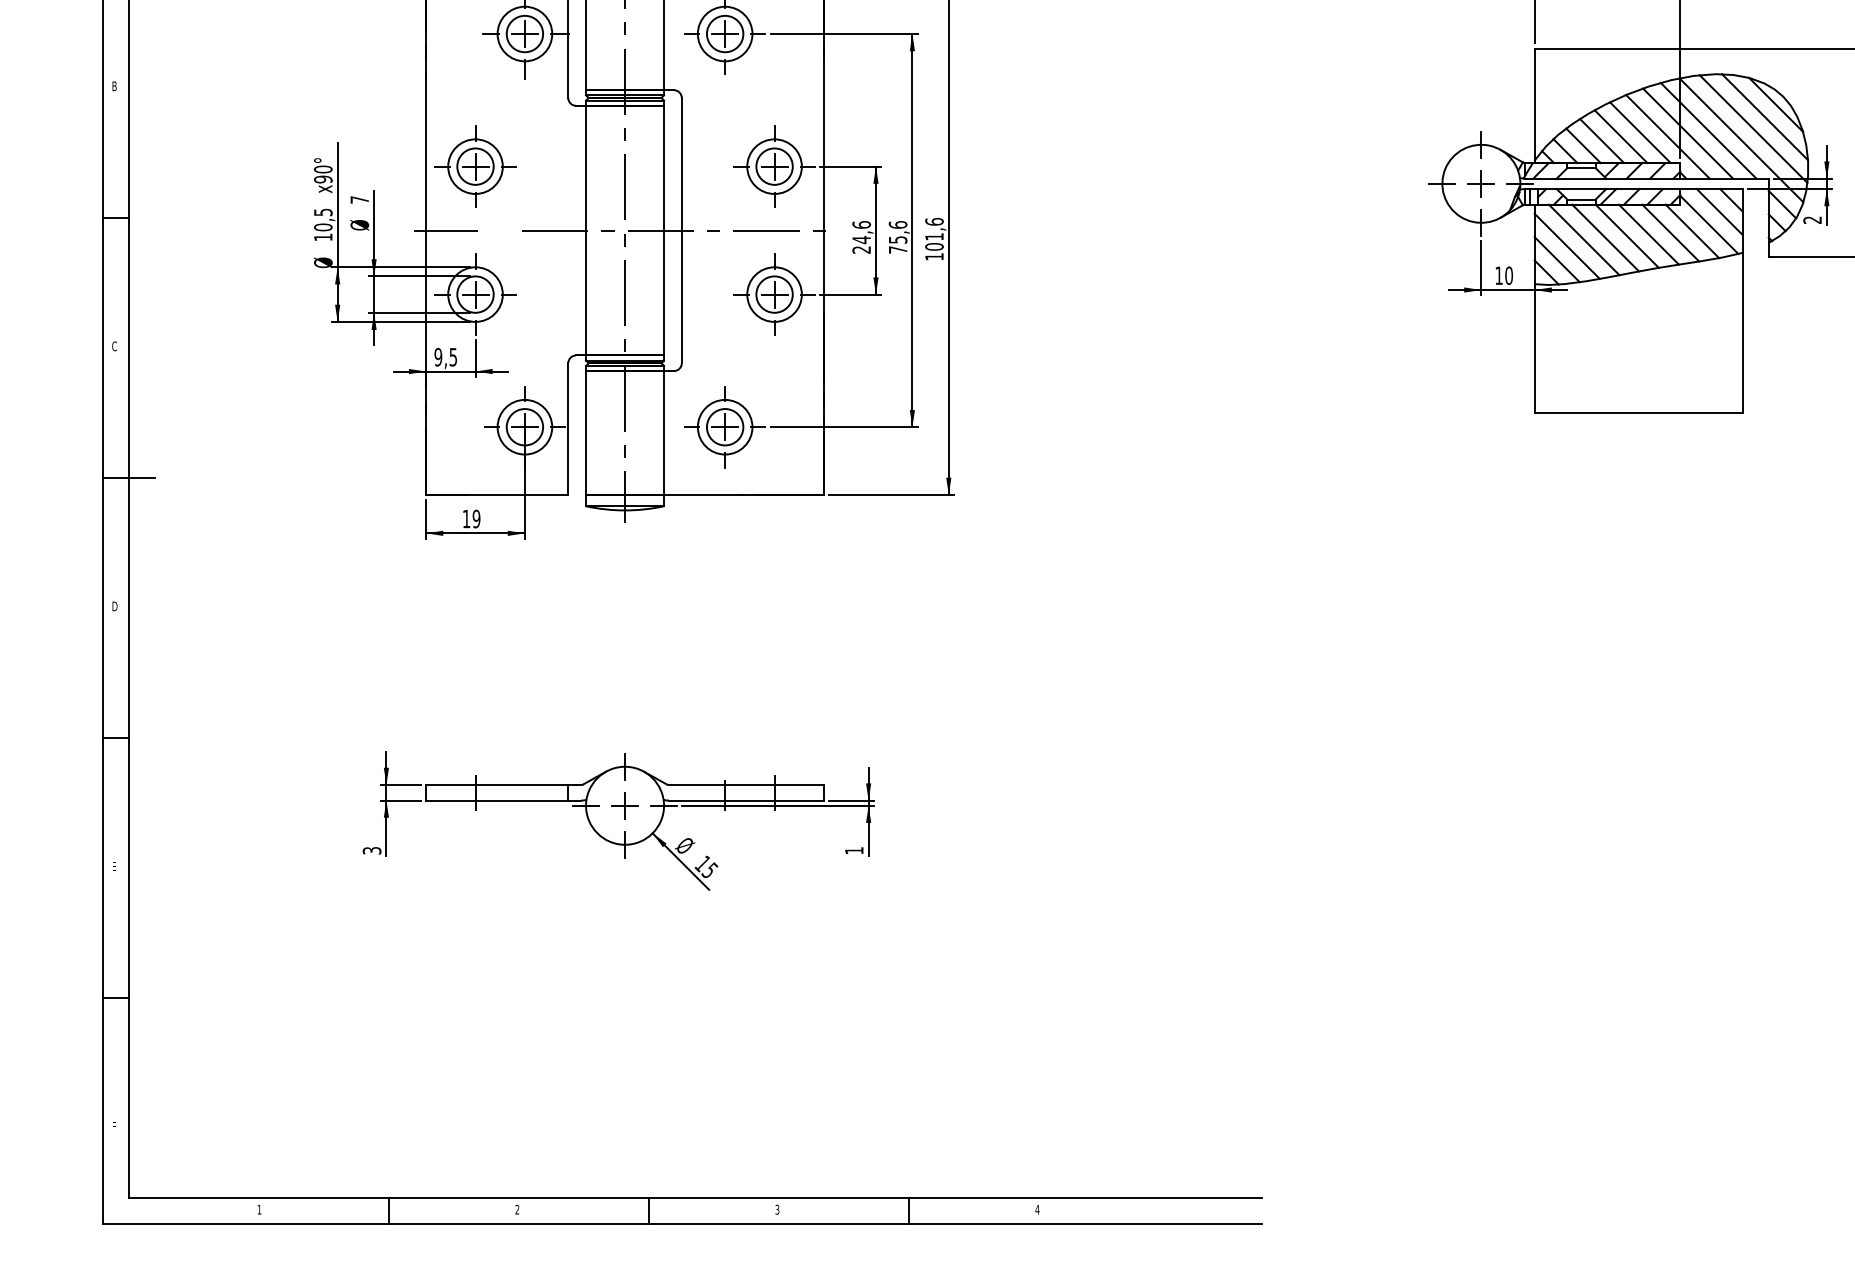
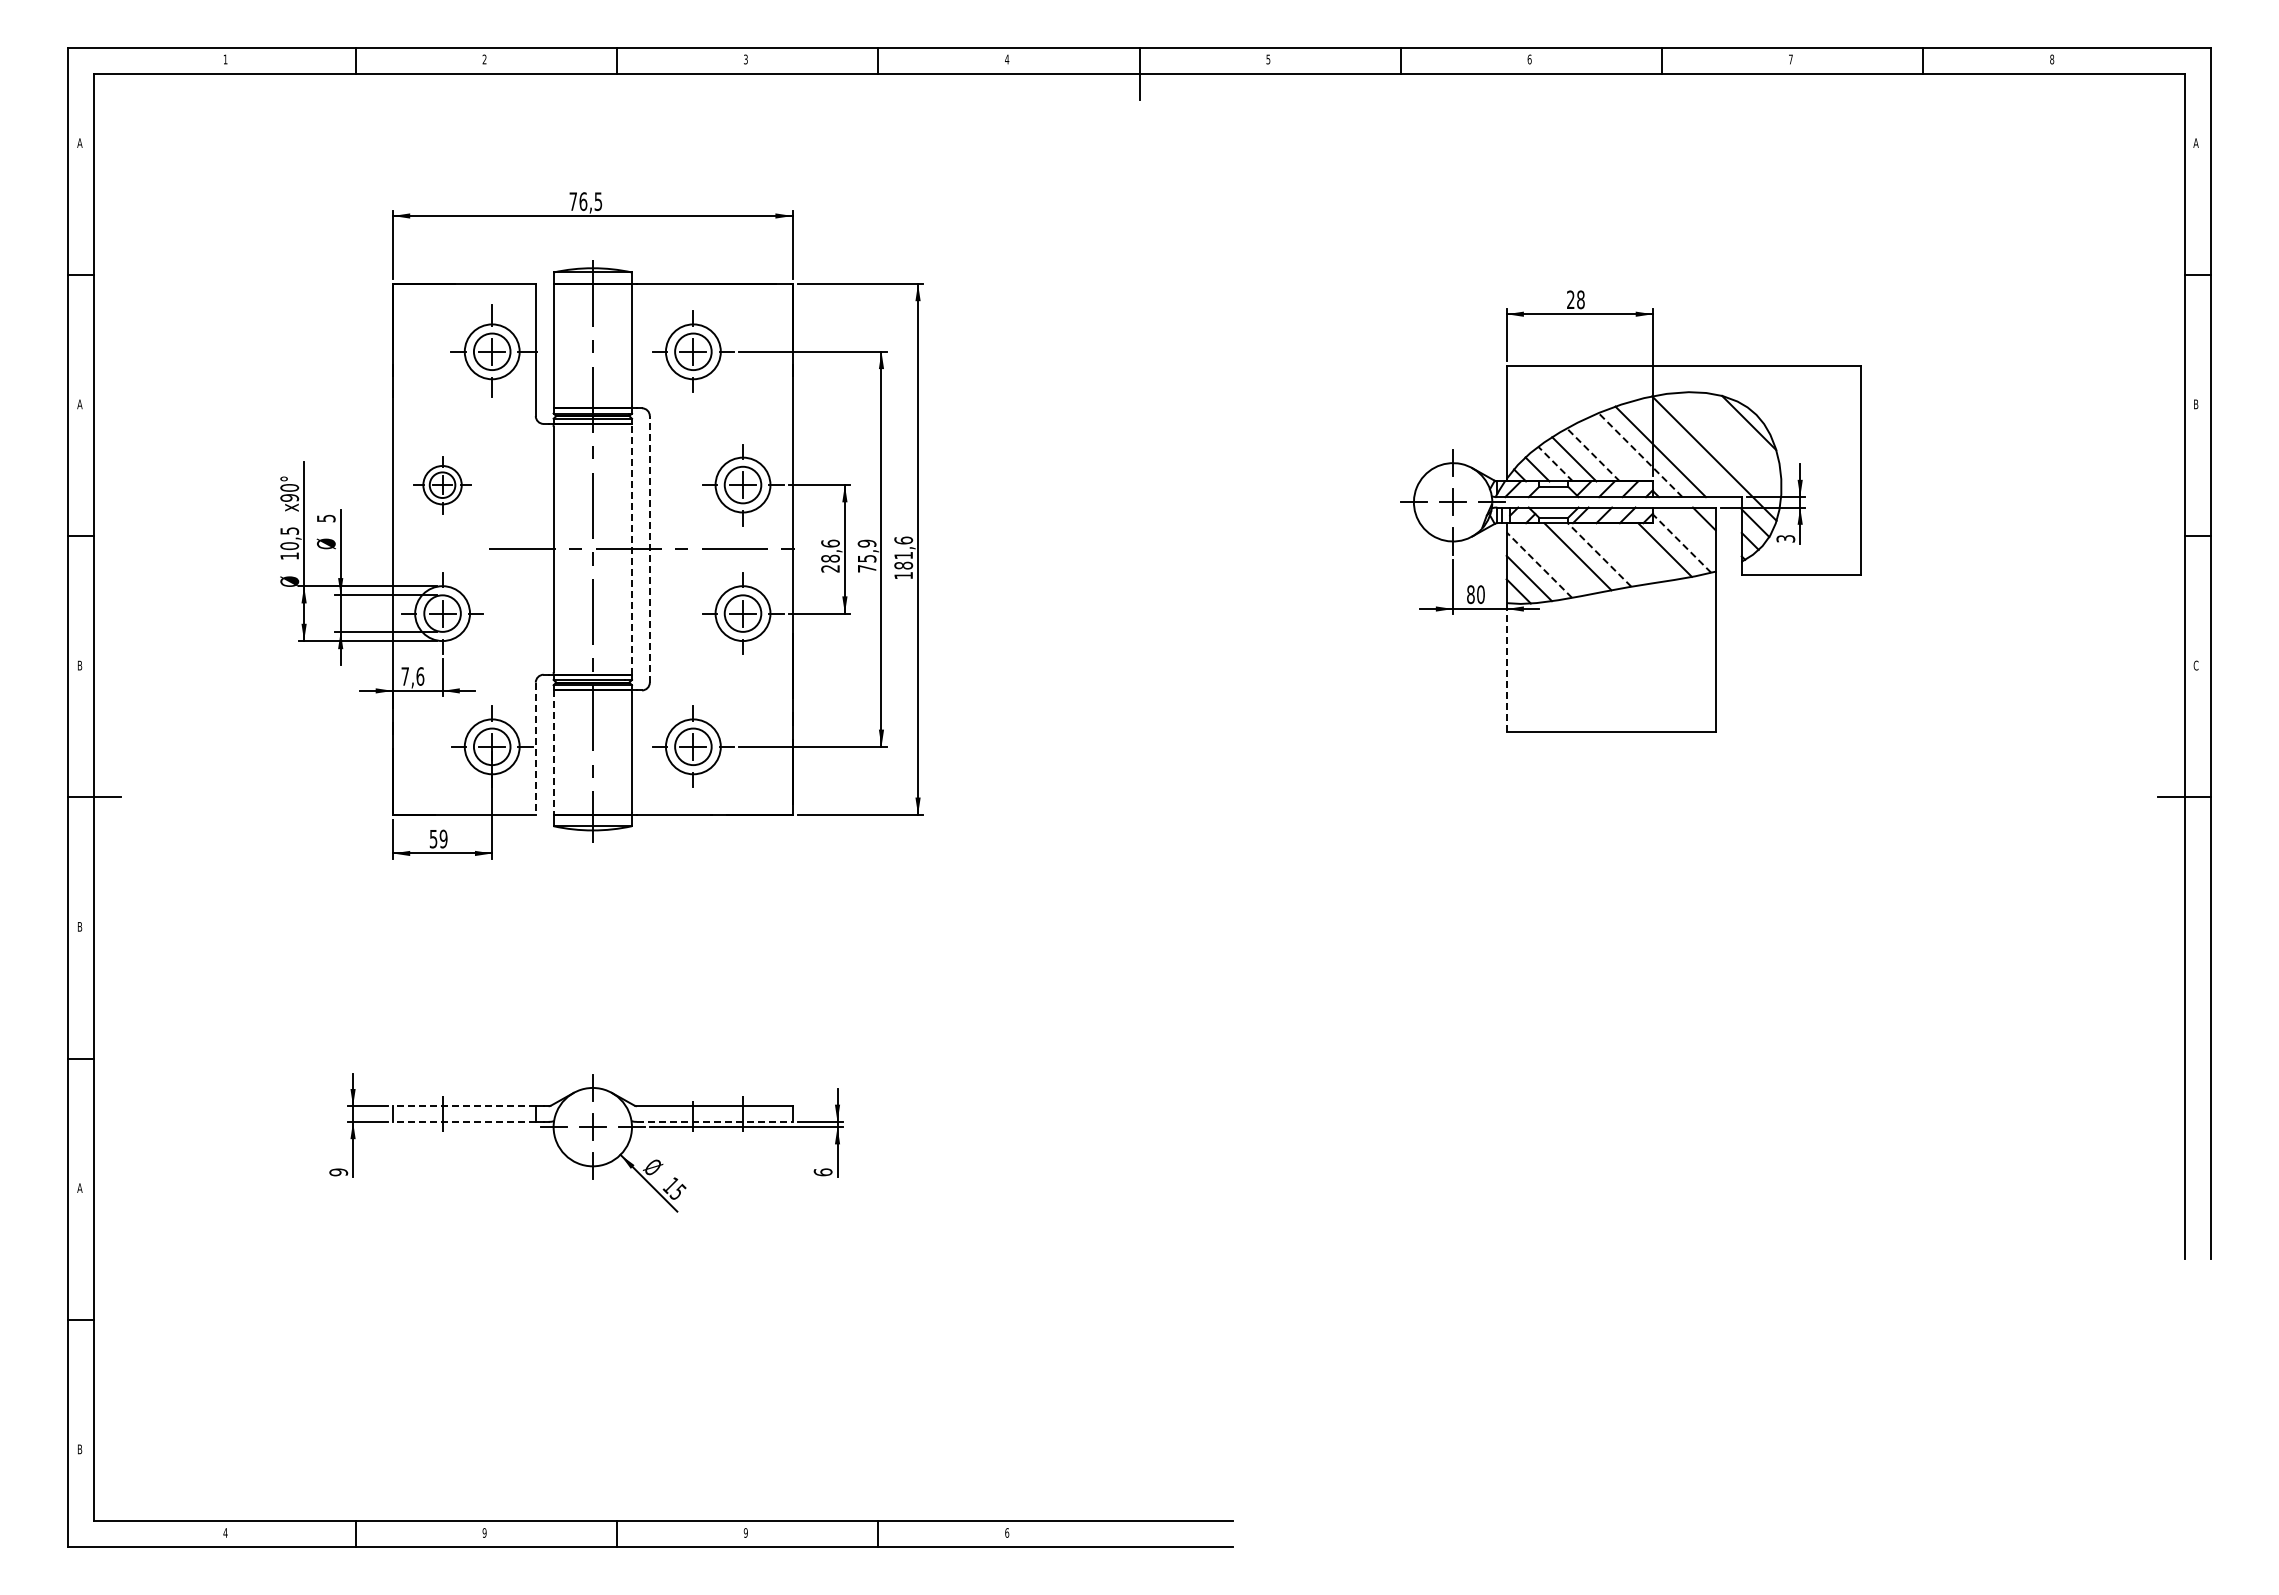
text: (114, 86) -> (79, 404), B -> A
line: (1764, 117) -> (1737, 435), removed
line: (1753, 129) -> (1726, 447), removed
line: (1708, 130) -> (1681, 448), removed
line: (1640, 132) -> (1612, 450), removed
line: (1621, 136) -> (1593, 454), solid -> dashed
line: (1667, 136) -> (1640, 454), solid -> dashed
line: (1583, 146) -> (1555, 464), solid -> dashed
part: (475, 167) -> (442, 485), size x0.7
text: (359, 199) -> (326, 518), 7 -> 5
line: (1719, 211) -> (1692, 530), removed
text: (1813, 219) -> (1786, 538), 2 -> 3
text: (897, 224) -> (866, 543), 75,6 -> 75,9
line: (1708, 224) -> (1681, 543), solid -> dashed
line: (664, 229) -> (632, 548), solid -> dashed
line: (681, 229) -> (649, 548), solid -> dashed
line: (445, 230) -> (412, 549), removed
line: (1669, 232) -> (1642, 551), removed
line: (1649, 234) -> (1621, 553), removed
line: (1627, 235) -> (1599, 554), solid -> dashed
text: (861, 239) -> (830, 558), 24,6 -> 28,6
line: (1583, 239) -> (1555, 558), removed
line: (1567, 245) -> (1539, 564), solid -> dashed
text: (934, 246) -> (903, 565), 101,6 -> 181,6
text: (1498, 275) -> (1470, 594), 10 -> 80
text: (114, 346) -> (79, 665), C -> B
line: (1534, 348) -> (1506, 667), solid -> dashed
text: (445, 357) -> (412, 676), 9,5 -> 7,6
line: (568, 429) -> (535, 749), solid -> dashed
line: (585, 433) -> (553, 753), solid -> dashed
text: (466, 519) -> (433, 839), 19 -> 59
text: (115, 606) -> (80, 926), D -> B
line: (496, 785) -> (463, 1106), solid -> dashed
line: (496, 800) -> (463, 1121), solid -> dashed
line: (746, 800) -> (714, 1121), solid -> dashed
text: (371, 850) -> (338, 1172), 3 -> 9
text: (853, 850) -> (822, 1172), 1 -> 6
text: (114, 865) -> (79, 1187), E -> A
text: (114, 1126) -> (79, 1449), F -> B
text: (259, 1209) -> (225, 1532), 1 -> 4
text: (517, 1209) -> (484, 1532), 2 -> 9
text: (777, 1209) -> (745, 1532), 3 -> 9
text: (1037, 1209) -> (1007, 1532), 4 -> 6

